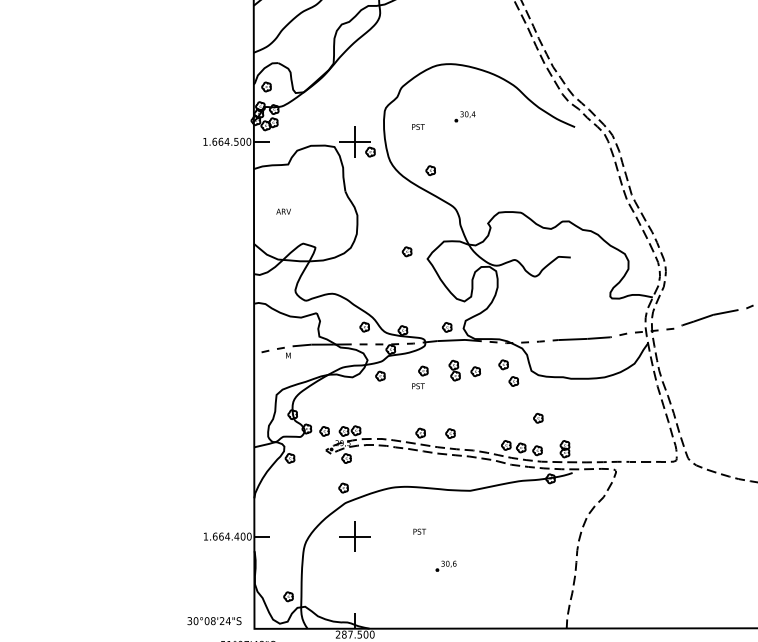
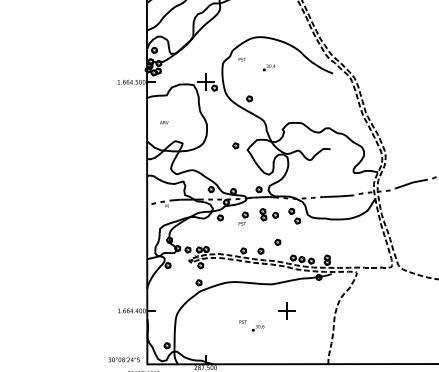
text: (416, 126) -> (241, 59), moved
part: (537, 416) -> (277, 241), moved
text: (418, 530) -> (242, 321), moved
part: (354, 535) -> (286, 310), moved

